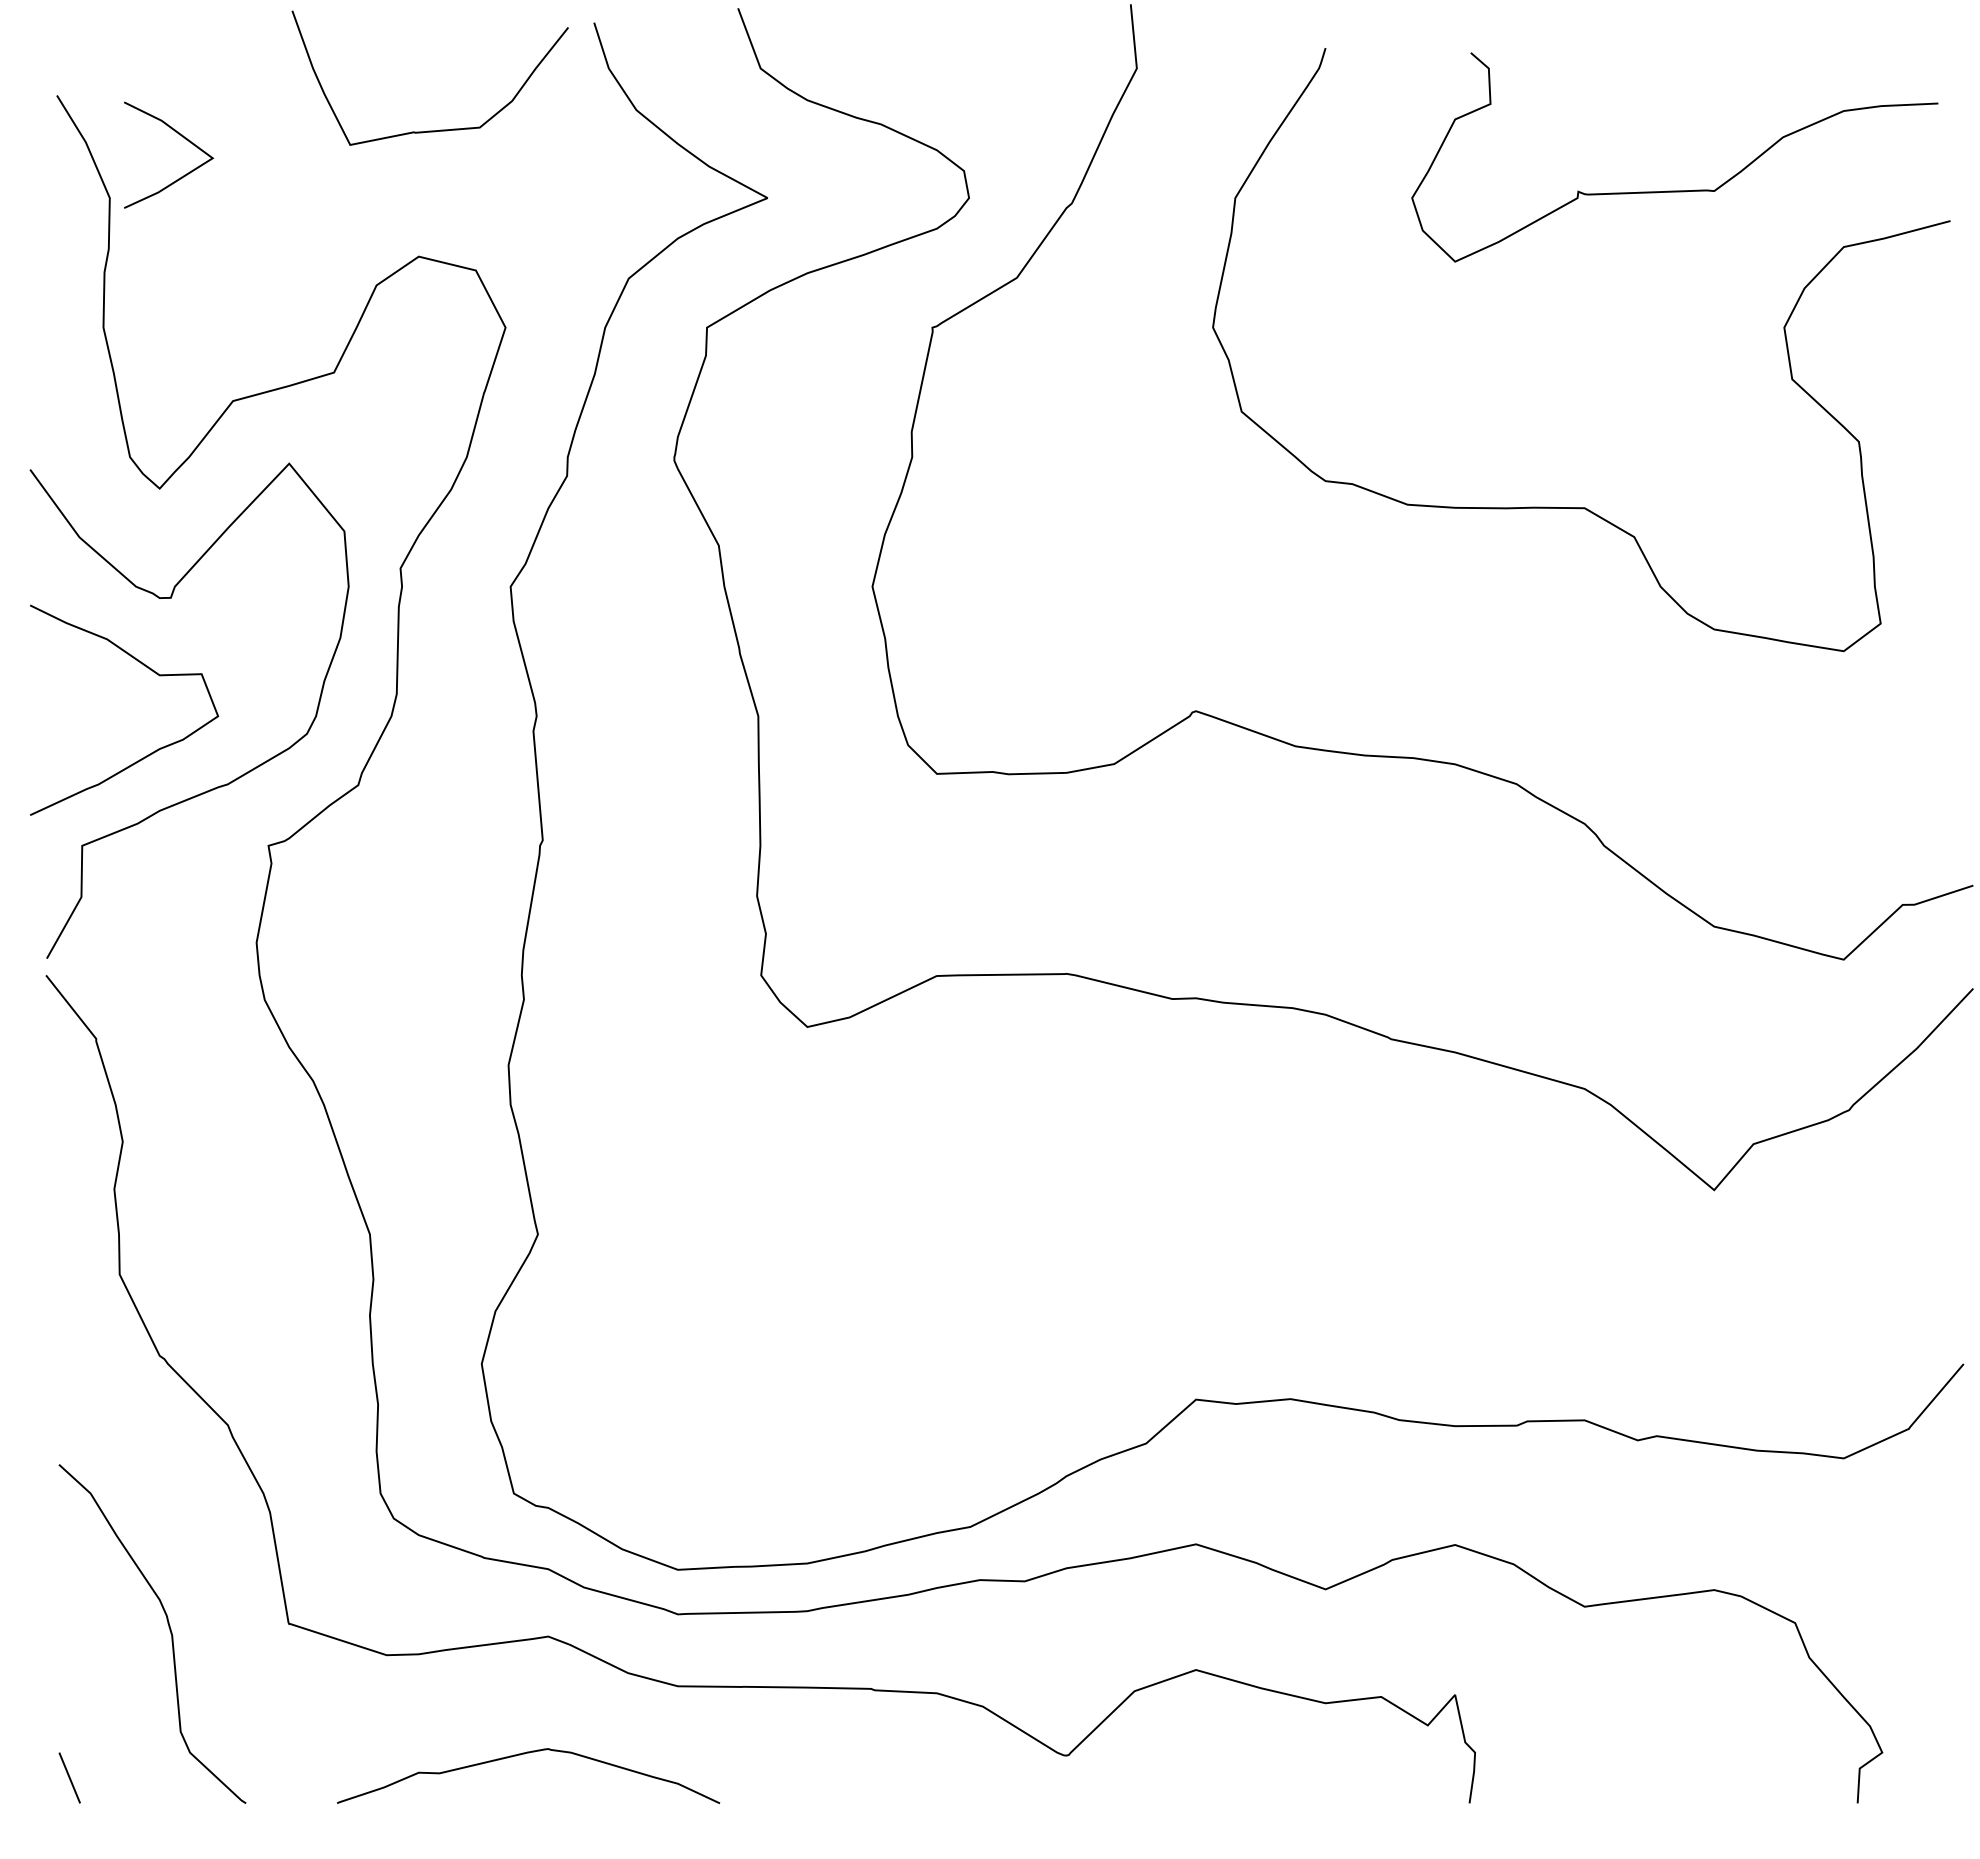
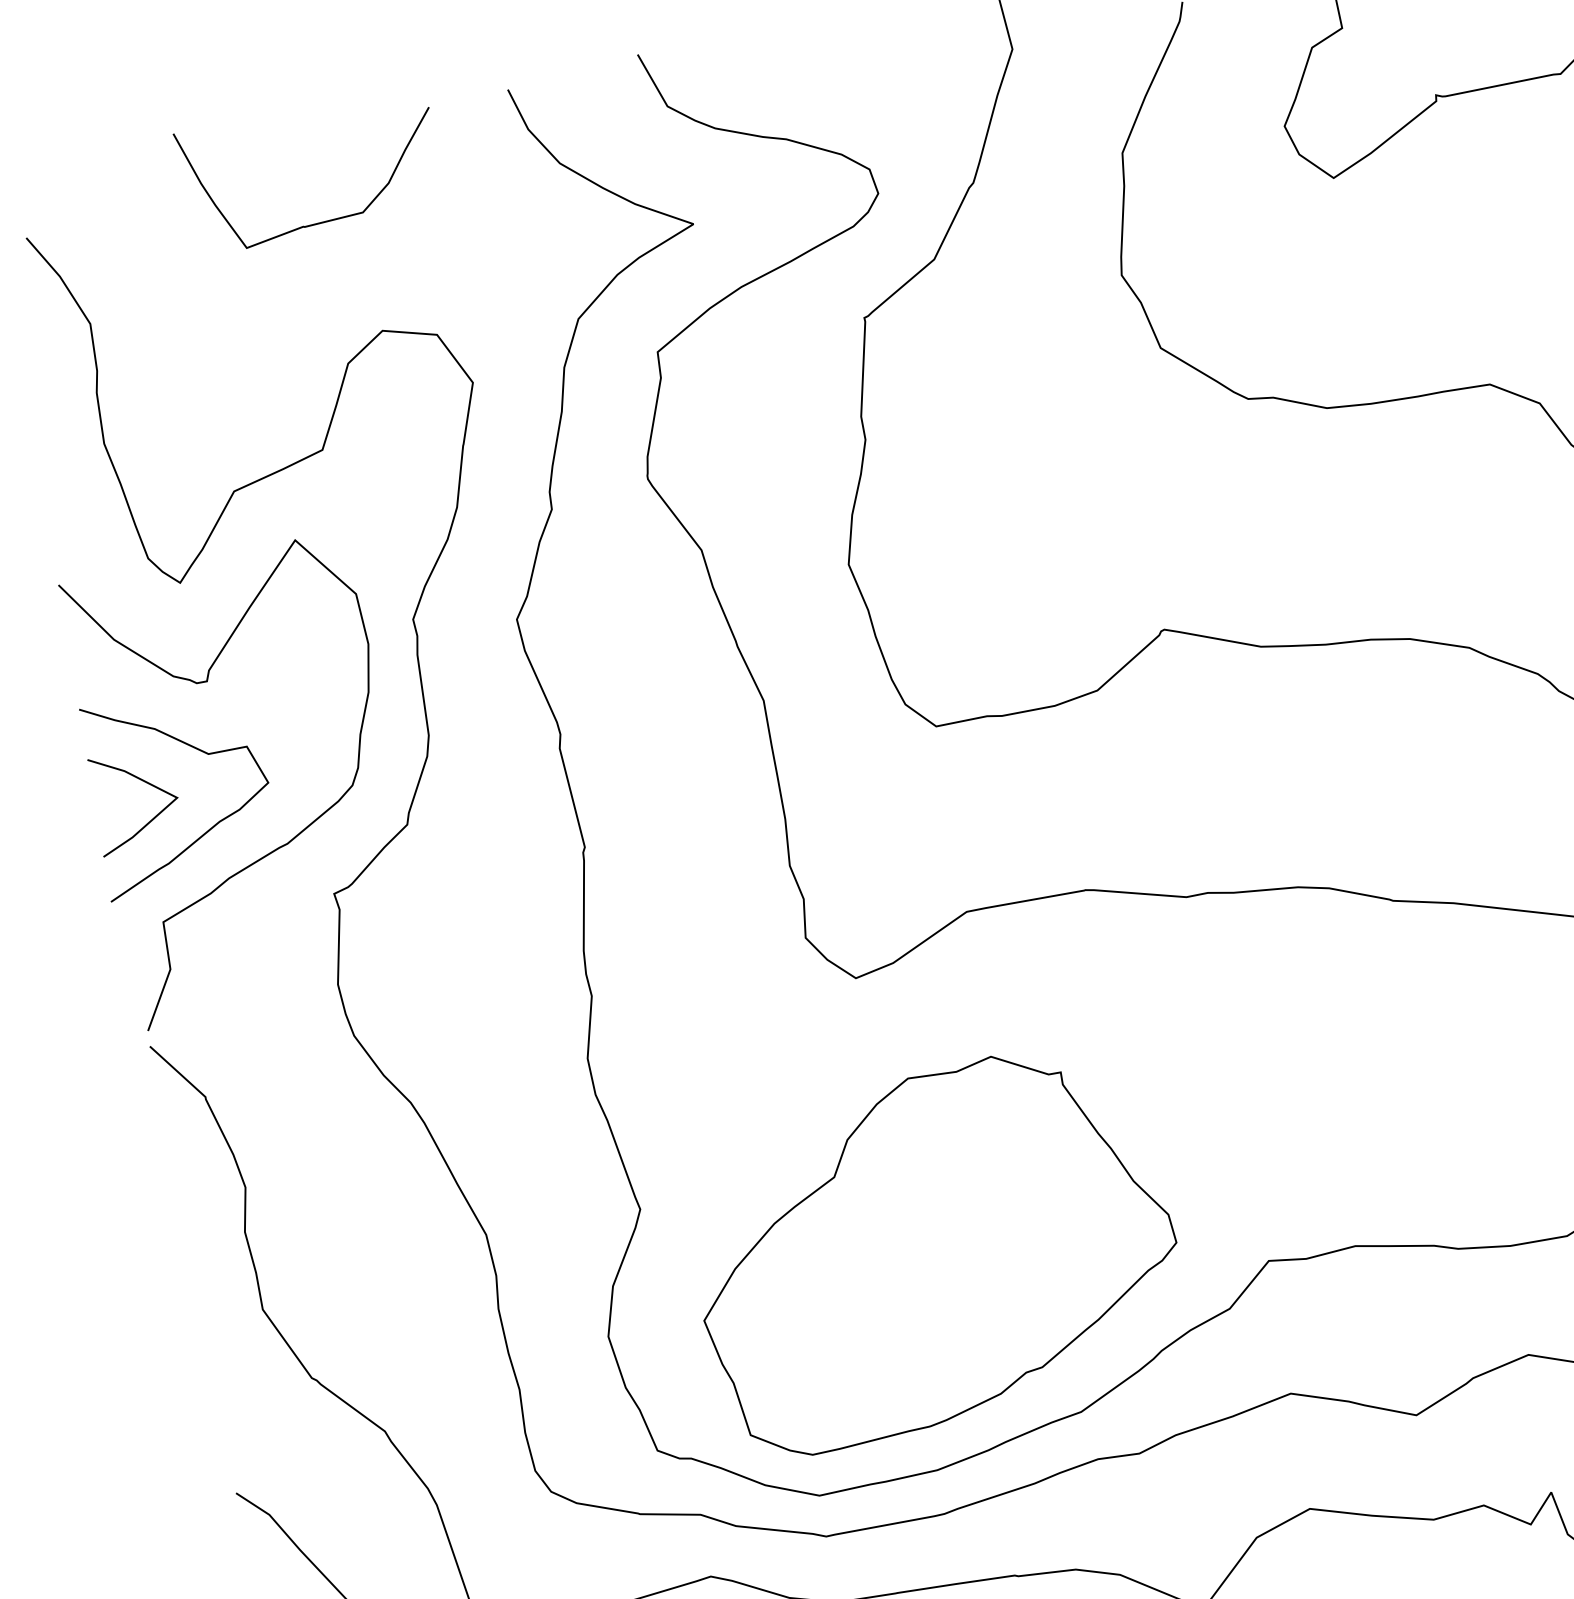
curve: (429, 130) -> (317, 222), moved
line: (182, 137) -> (146, 783), moved
part: (843, 1329) -> (934, 1250), added

